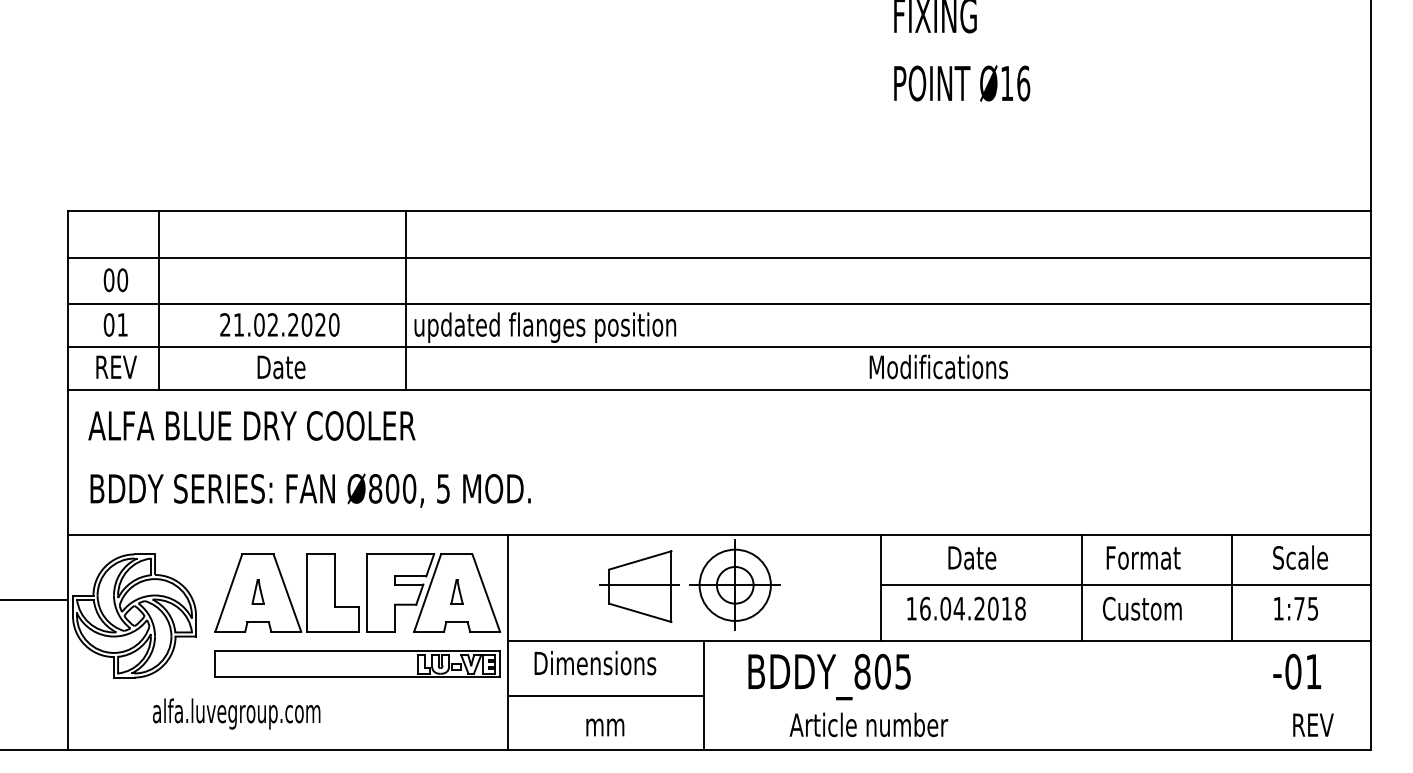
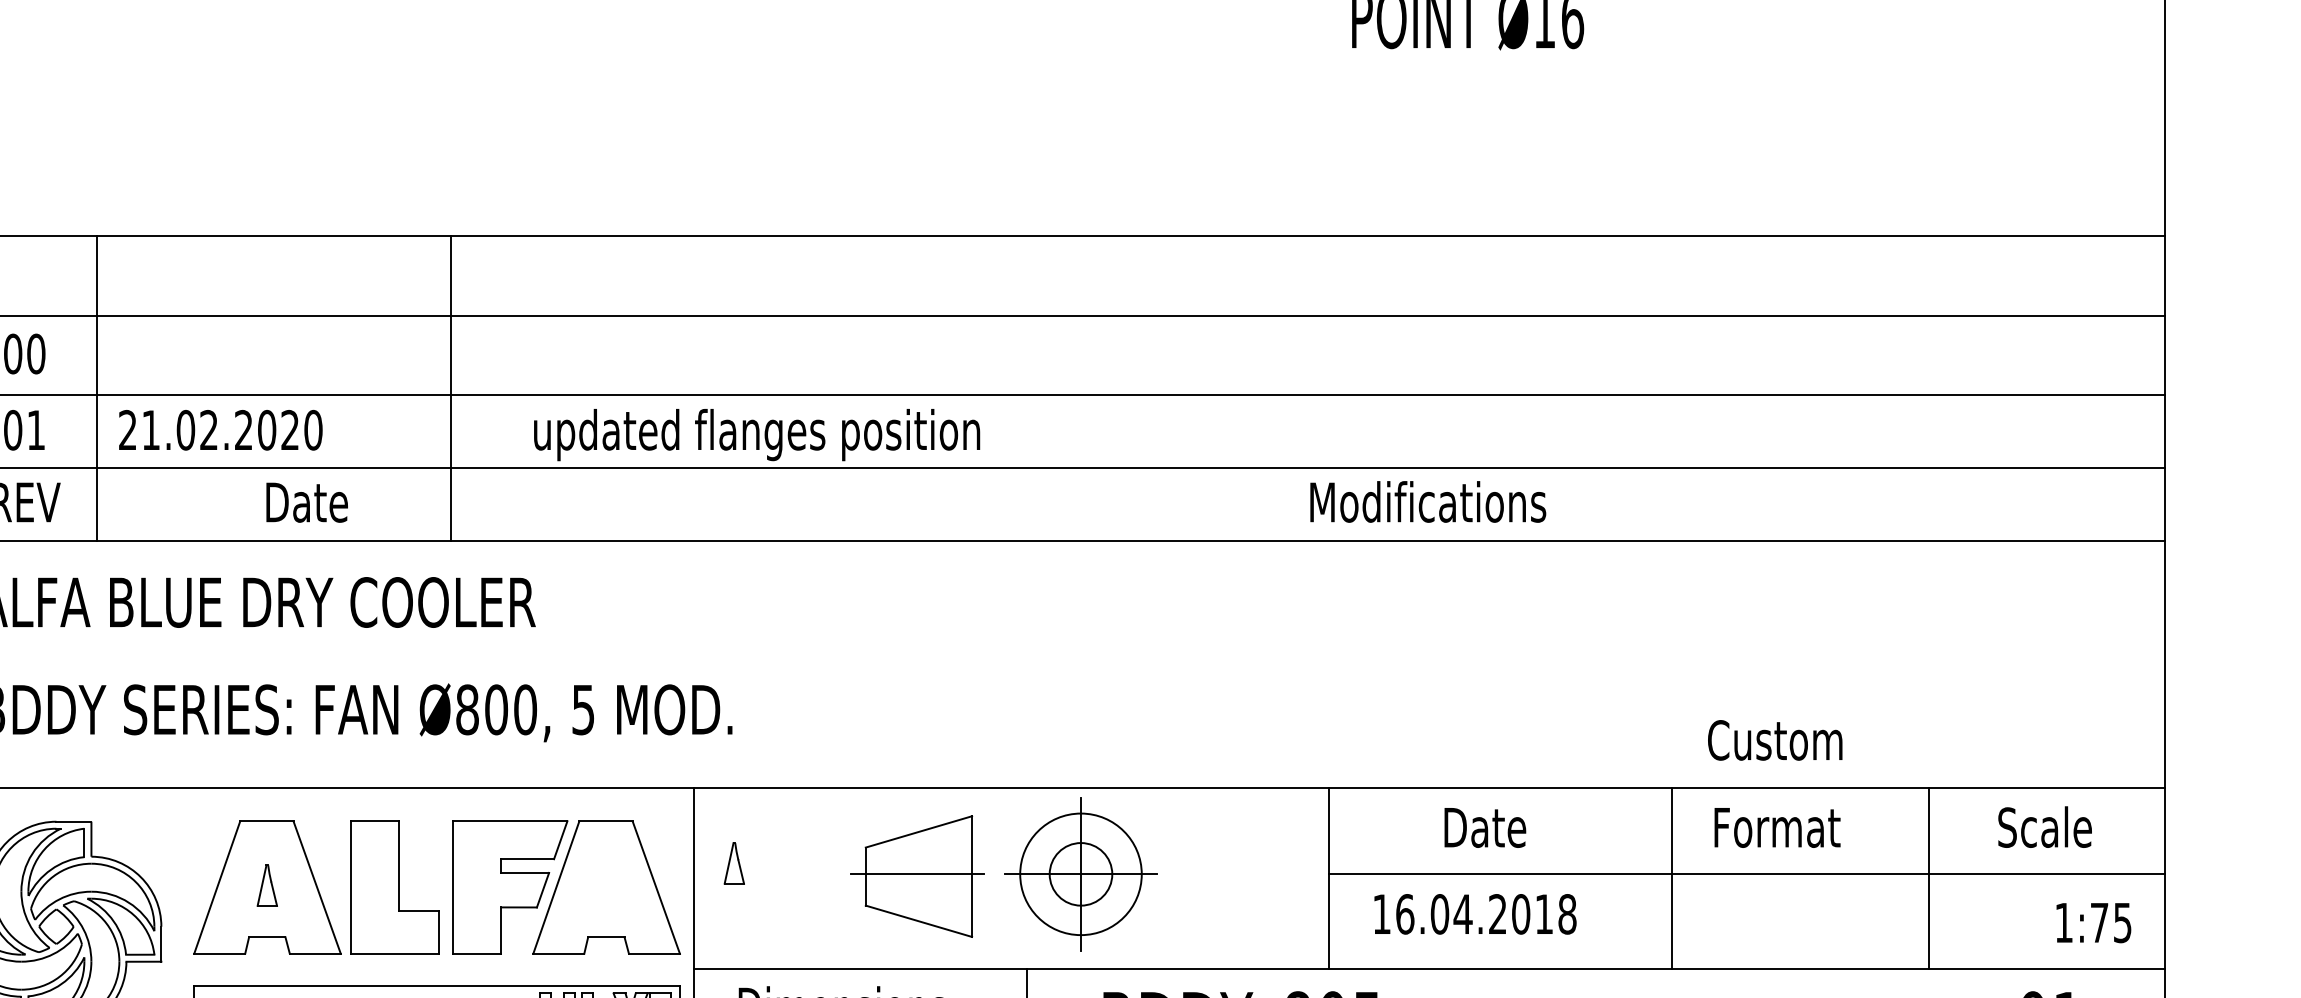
line: (406, 300) -> (452, 388), moved
text: (279, 324) -> (220, 429), moved
part: (456, 591) -> (733, 862), moved
text: (1142, 608) -> (1775, 739), moved
text: (1295, 608) -> (2092, 922), moved

